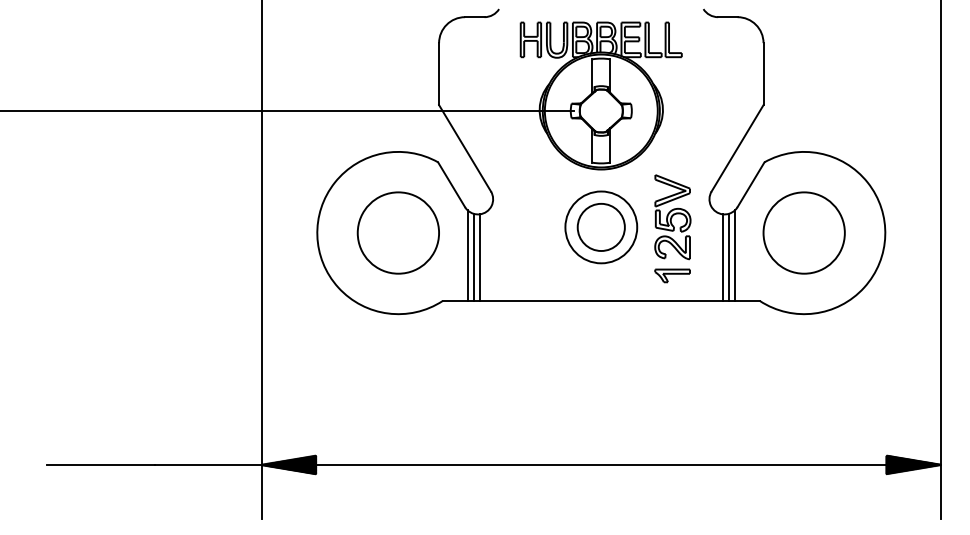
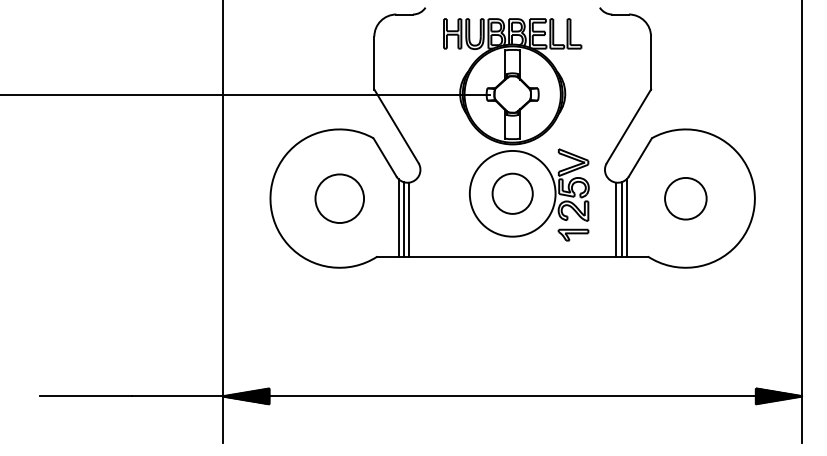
circle: (601, 227) -> (512, 193), size x1.4
circle: (398, 232) -> (339, 198), size x0.7
circle: (803, 232) -> (685, 198), size x0.6

